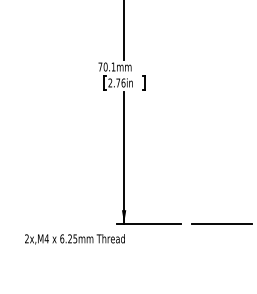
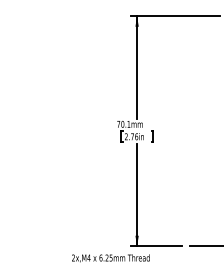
text: (74, 239) -> (110, 258), moved

